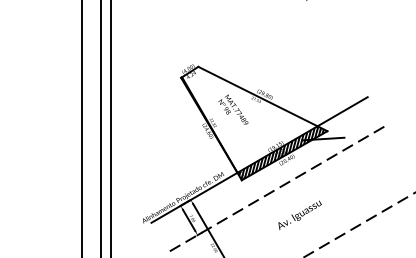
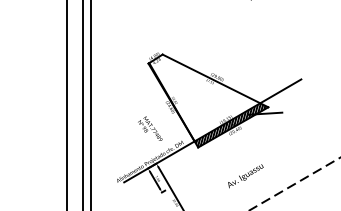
text: (233, 109) -> (150, 128), moved
line: (277, 188) -> (227, 154), removed

